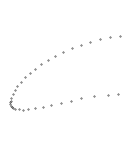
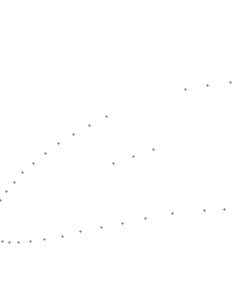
part: (81, 45) -> (134, 157), moved

